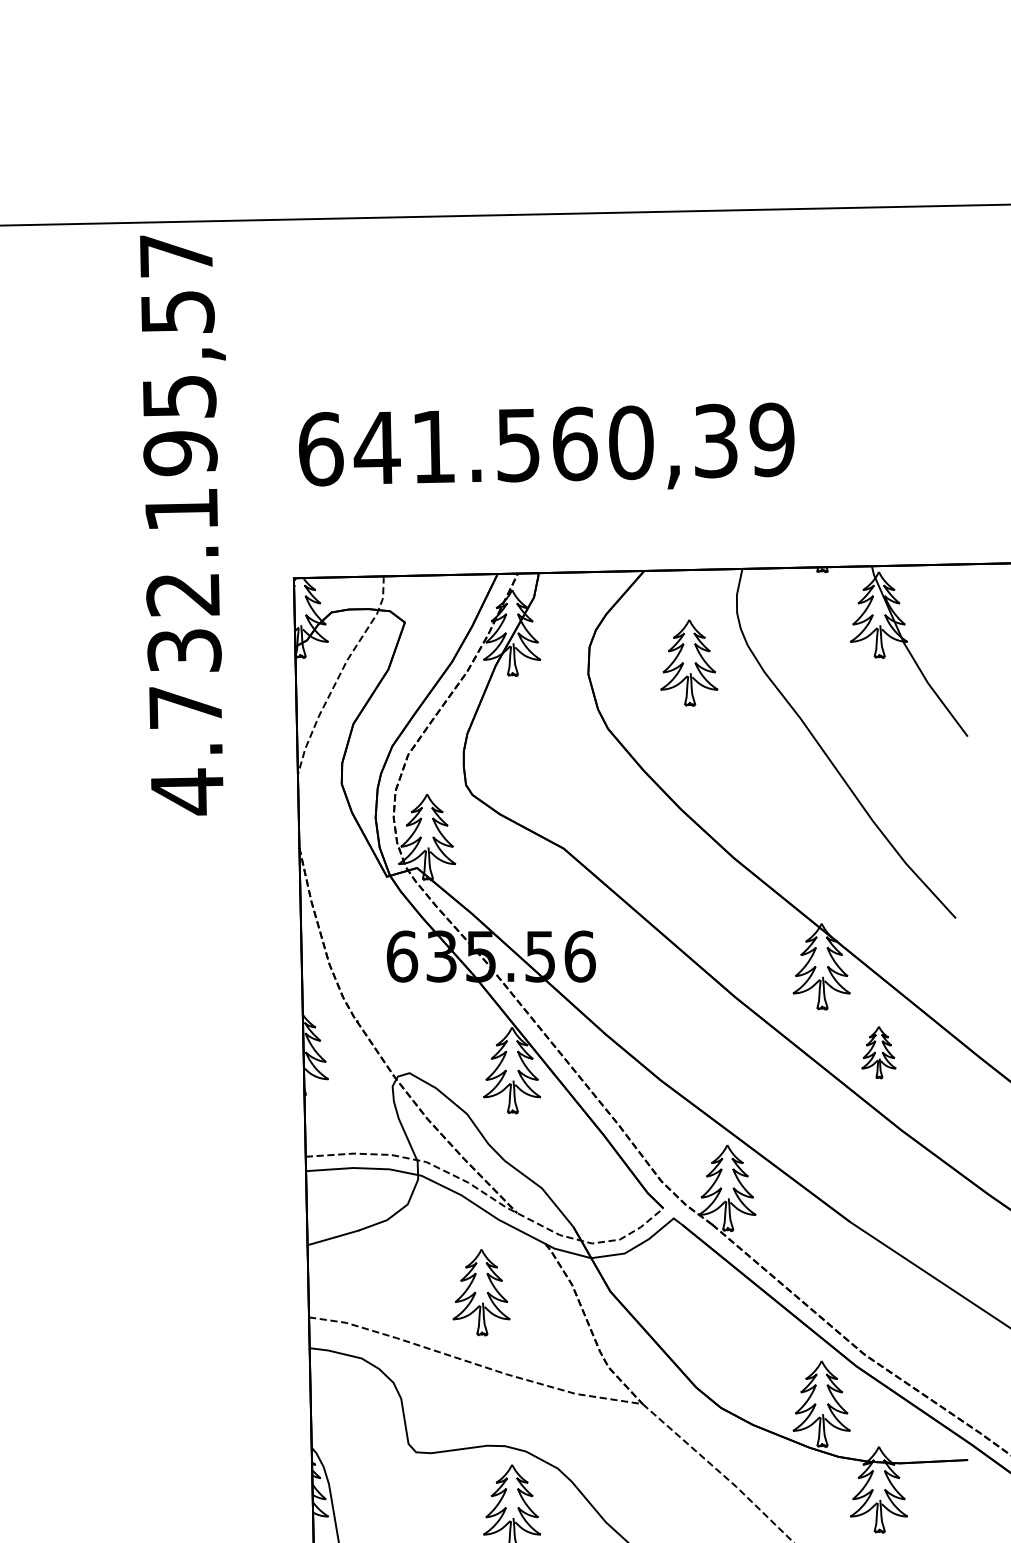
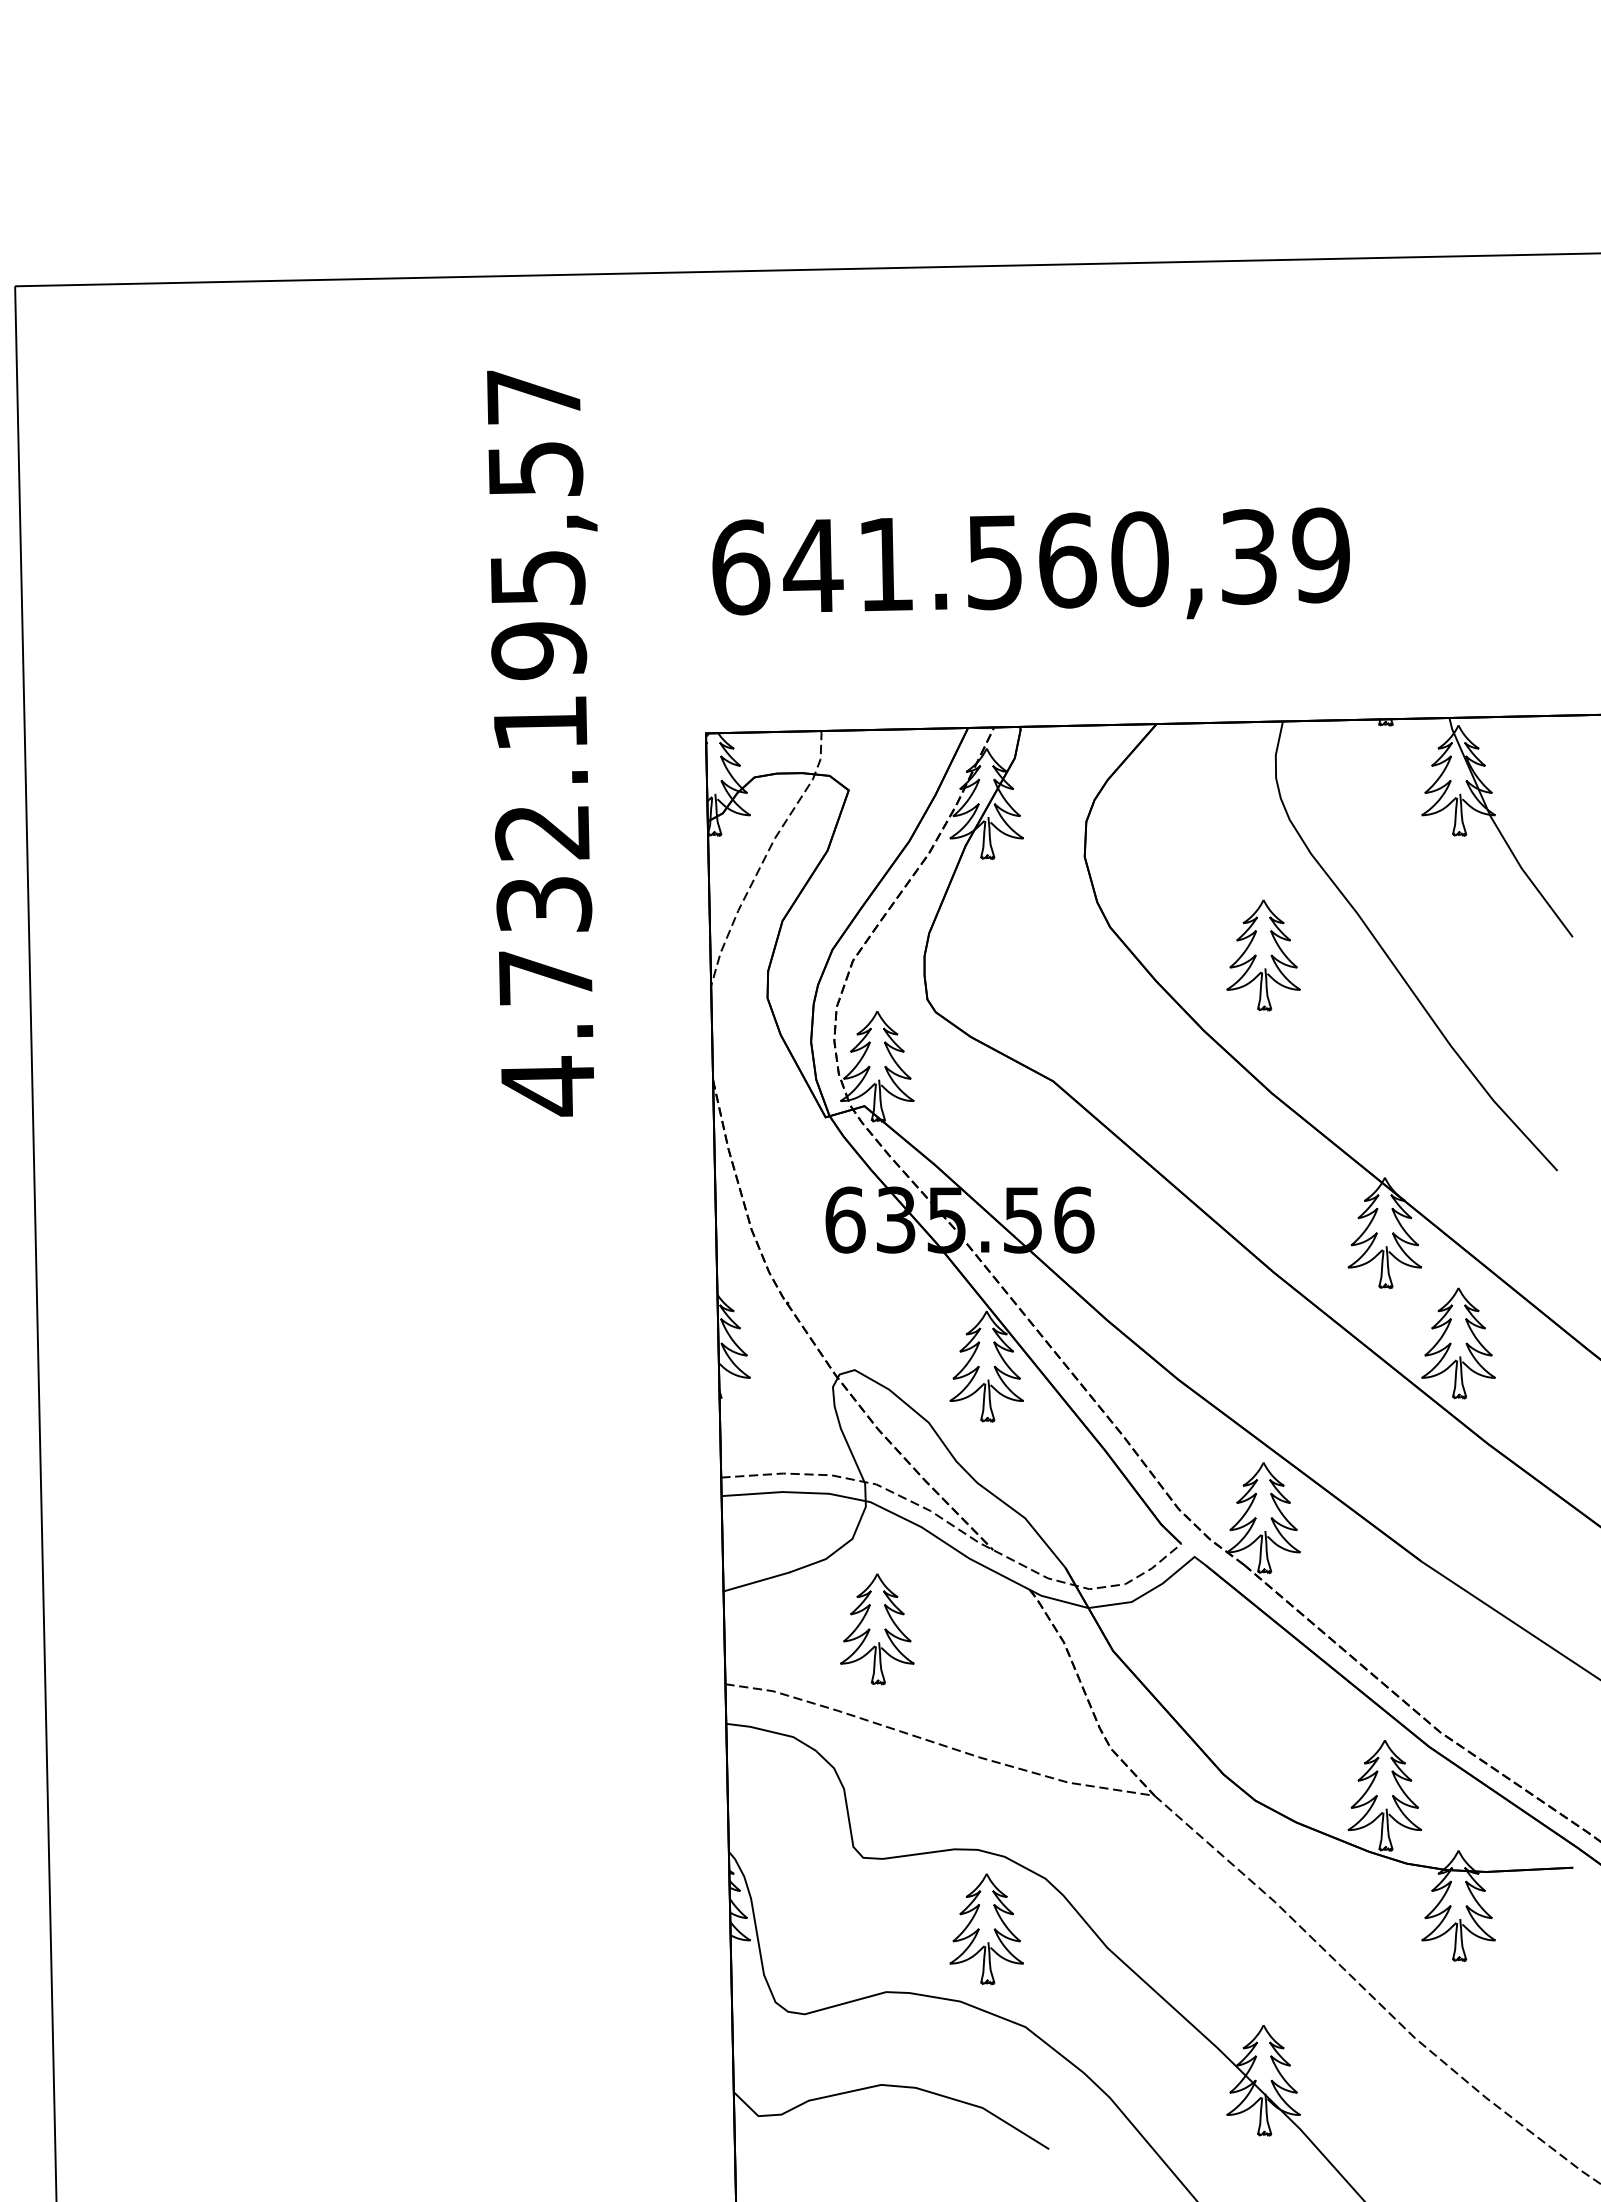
text: (183, 525) -> (542, 743), moved
part: (689, 663) -> (1263, 955), moved
part: (878, 1052) -> (1458, 1343), size x1.67
part: (481, 1292) -> (877, 1629), moved

